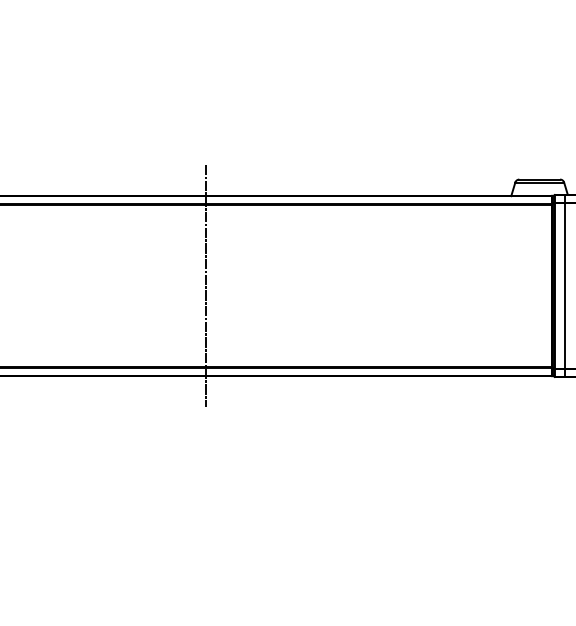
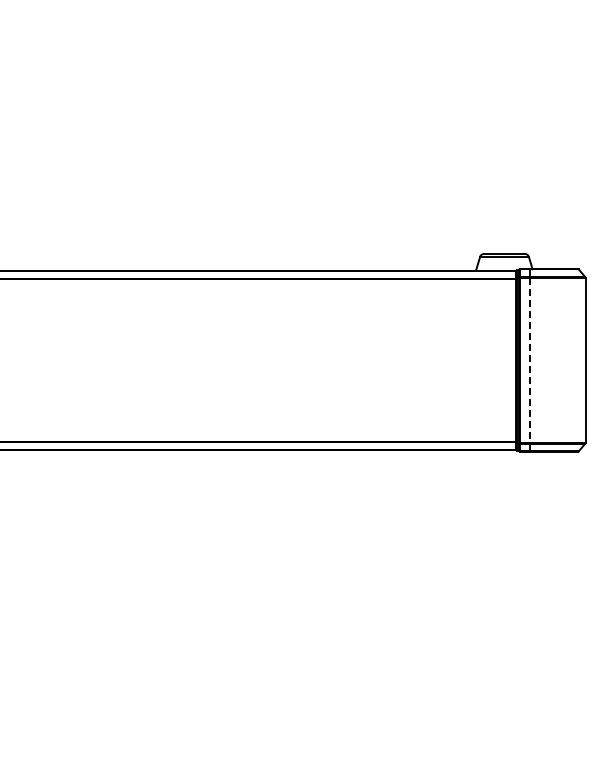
line: (205, 286) -> (170, 360), removed
line: (565, 286) -> (530, 360), solid -> dashed

